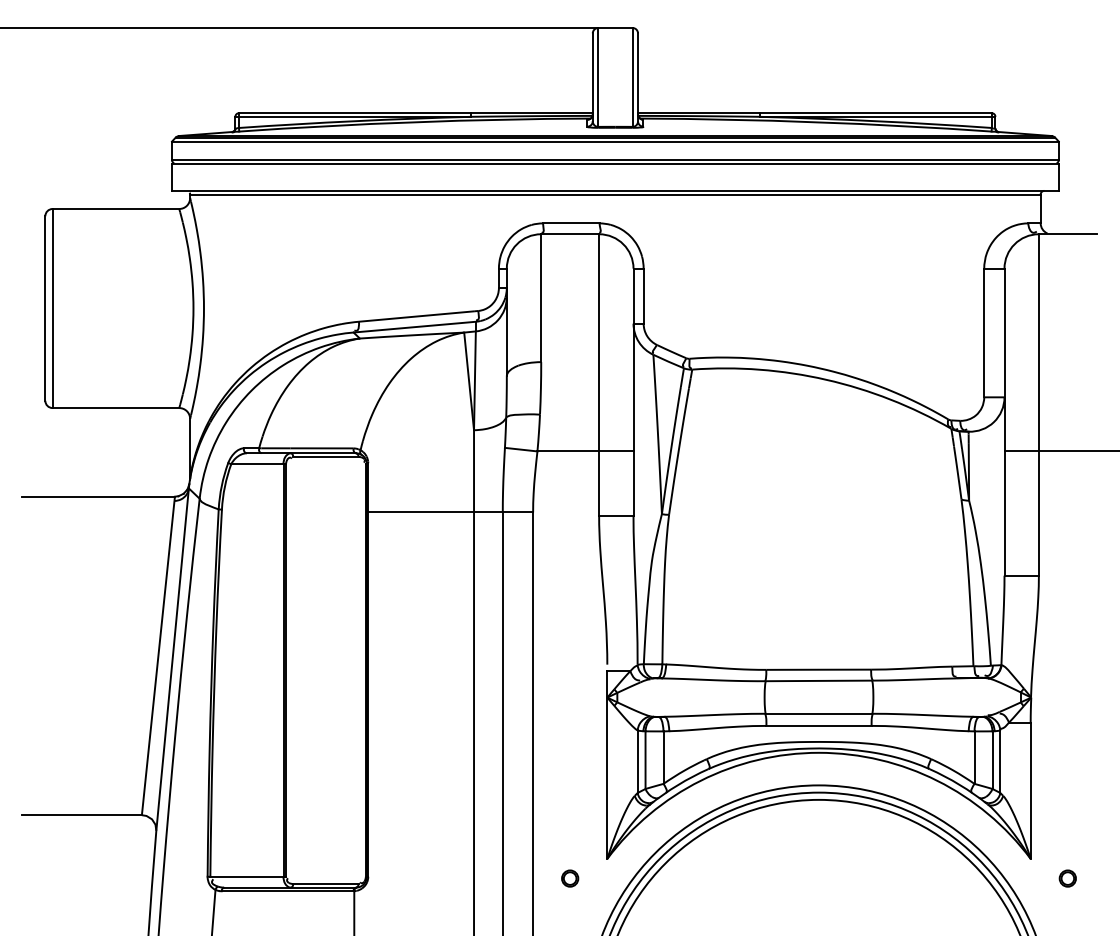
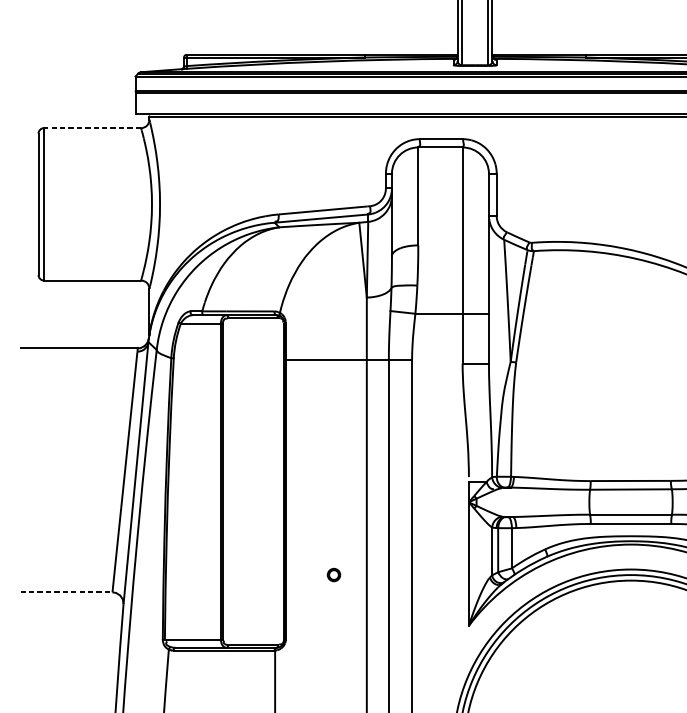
line: (115, 209) -> (92, 128), solid -> dashed
line: (82, 815) -> (67, 592), solid -> dashed
circle: (570, 878) -> (334, 574), moved

